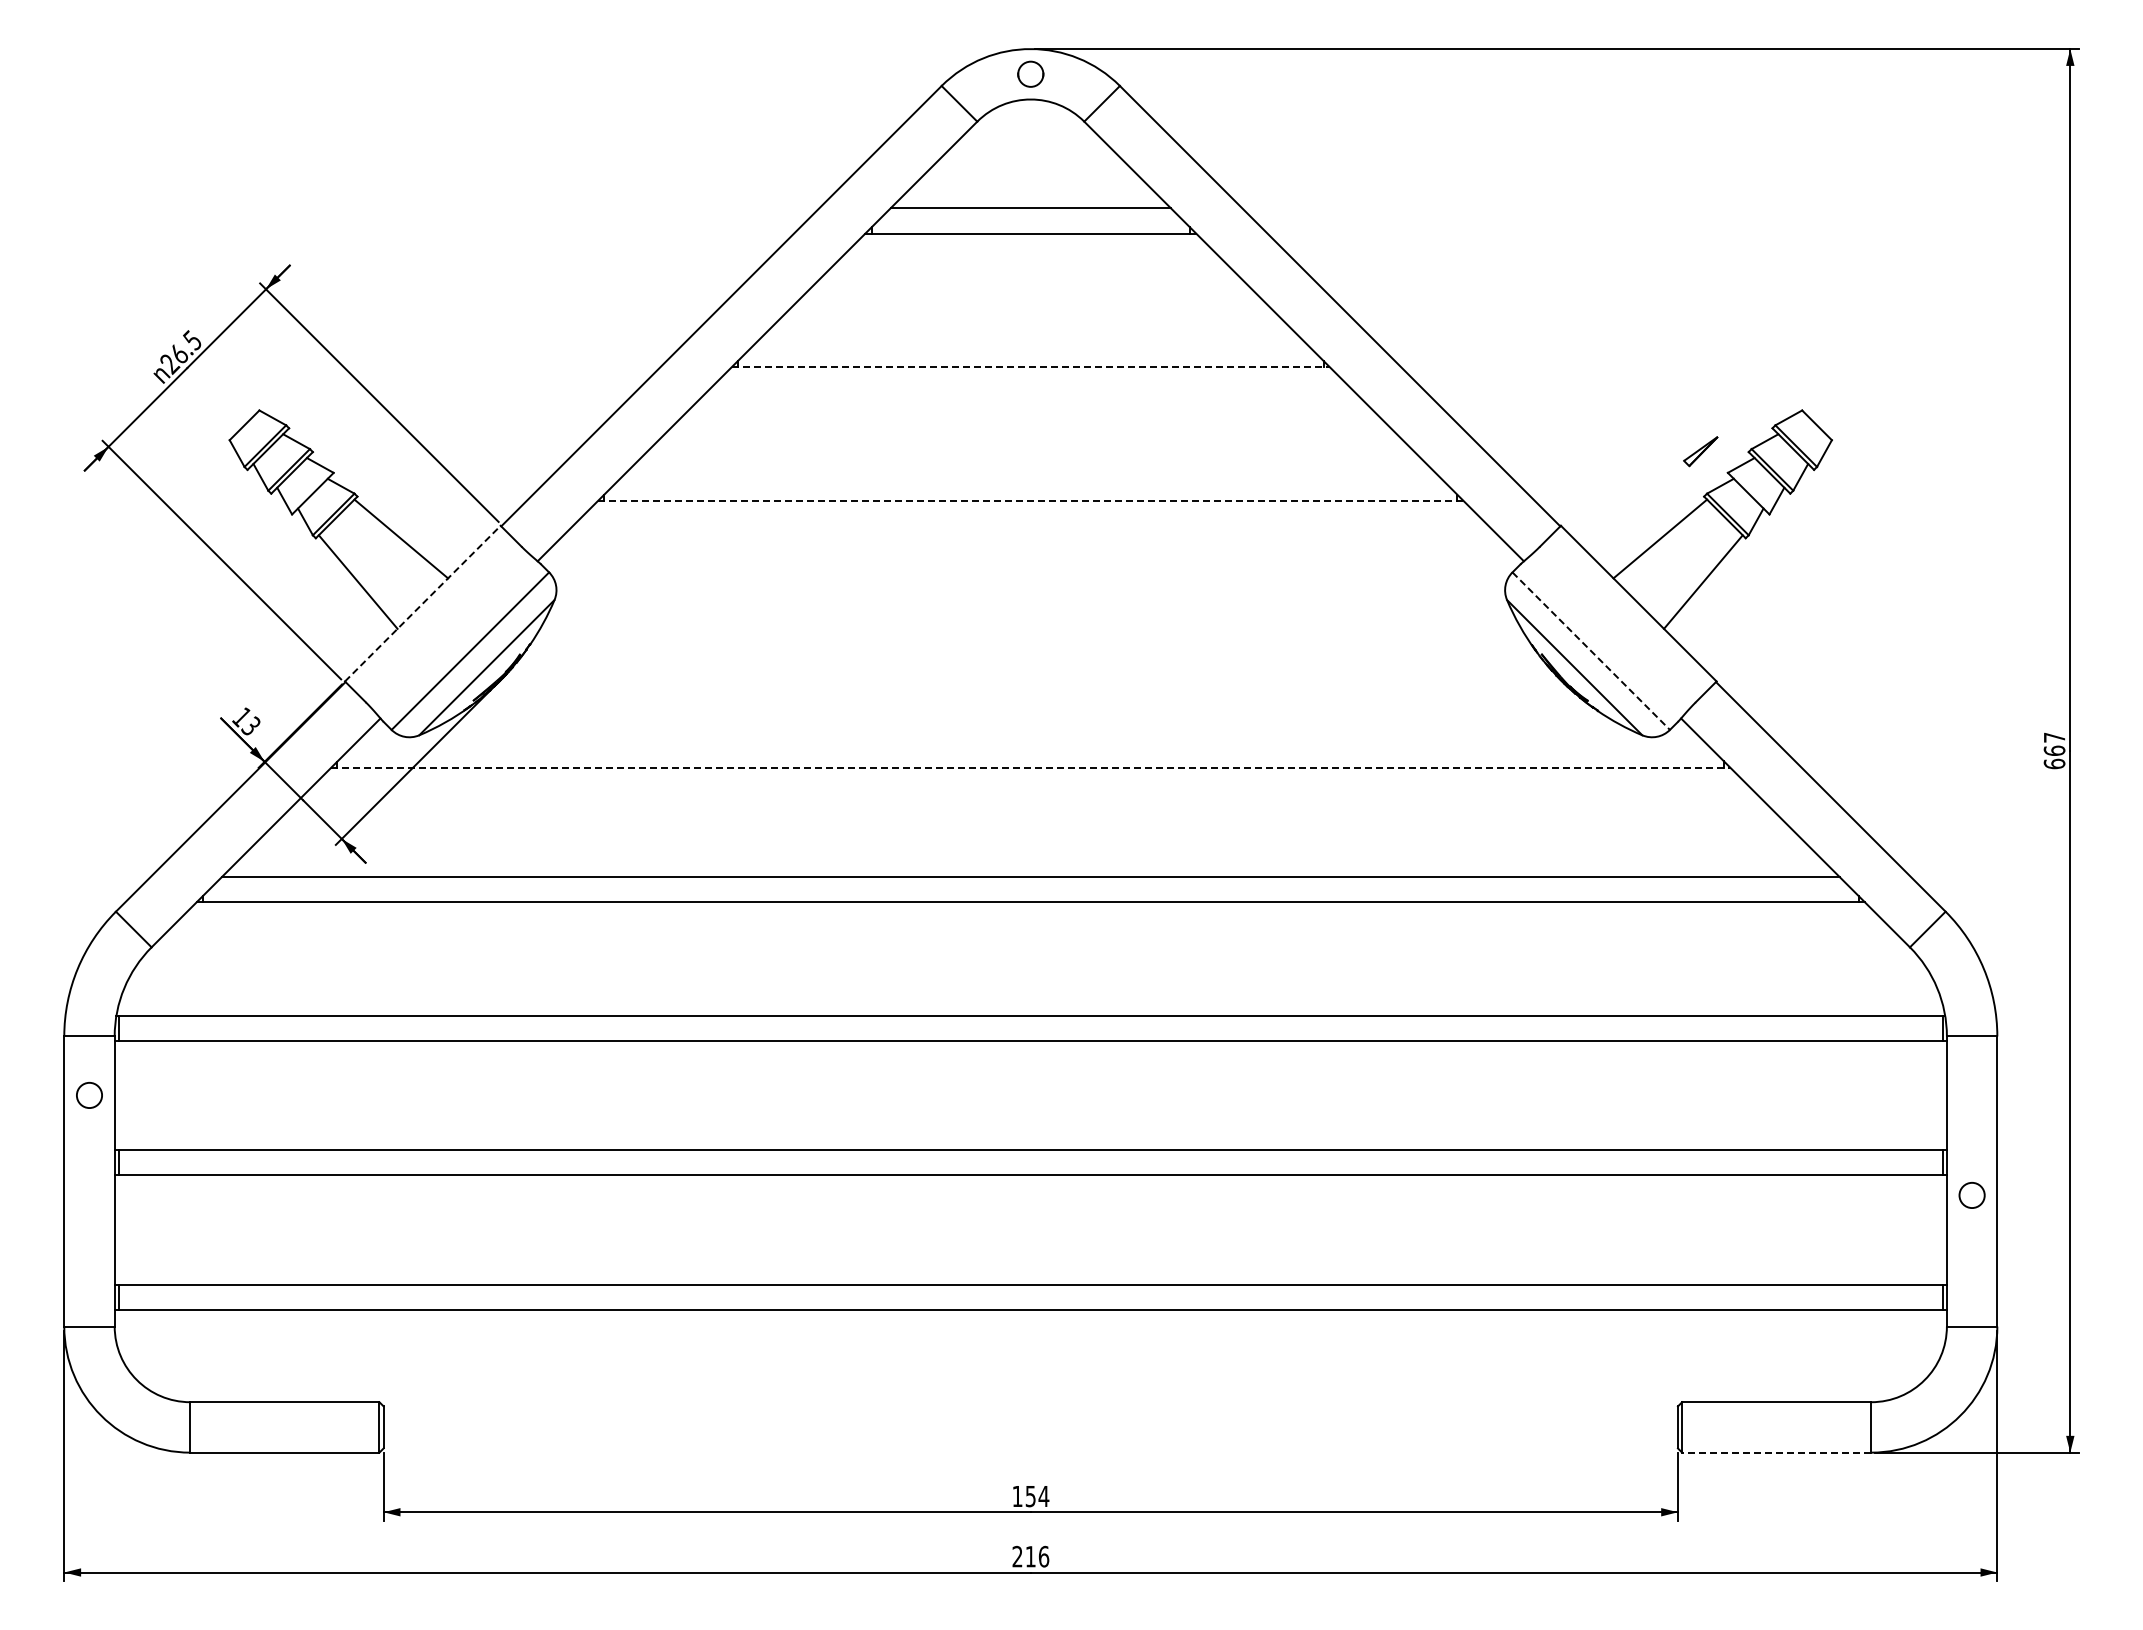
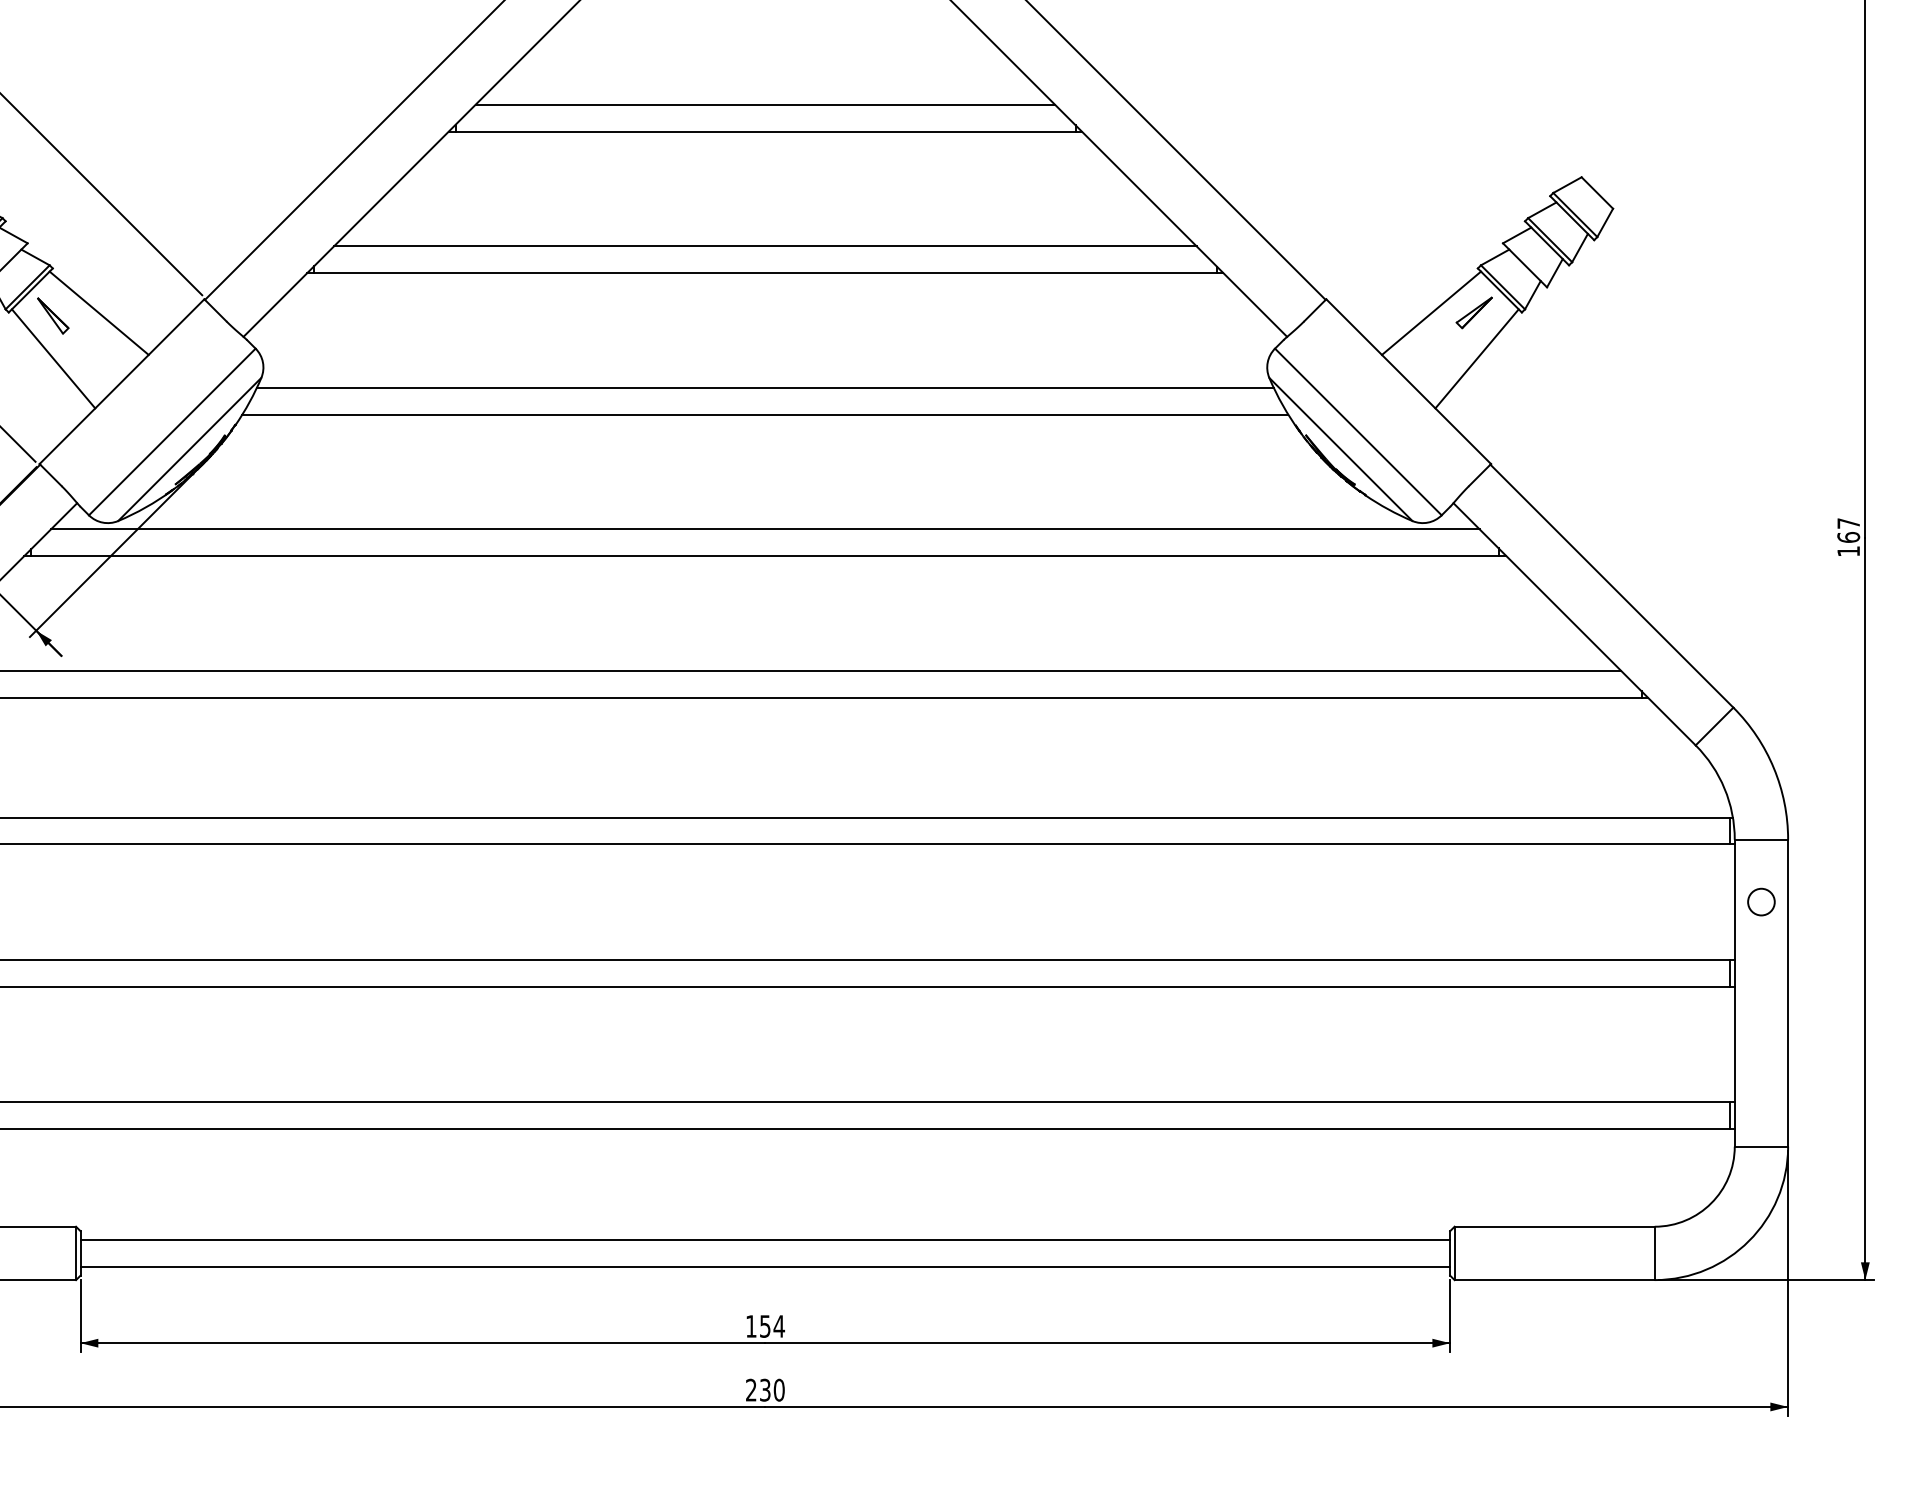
line: (1030, 342) -> (765, 105), added
line: (1031, 367) -> (766, 131), dashed -> solid
part: (1700, 451) -> (1474, 312), moved
line: (1030, 475) -> (765, 246), added
line: (1030, 500) -> (765, 272), dashed -> solid
part: (357, 541) -> (52, 315), added
line: (423, 603) -> (122, 381), dashed -> solid
line: (1030, 609) -> (765, 387), added
line: (1030, 634) -> (765, 414), added
line: (1591, 651) -> (1358, 432), dashed -> solid
line: (1030, 743) -> (765, 529), added
text: (2054, 763) -> (1848, 550), 667 -> 167
line: (1031, 768) -> (766, 556), dashed -> solid
circle: (1971, 1195) -> (1760, 902), moved
line: (1030, 1414) -> (765, 1239), added
line: (1030, 1440) -> (765, 1267), added
line: (1776, 1452) -> (1554, 1279), dashed -> solid
text: (1037, 1556) -> (772, 1390), 216 -> 230

